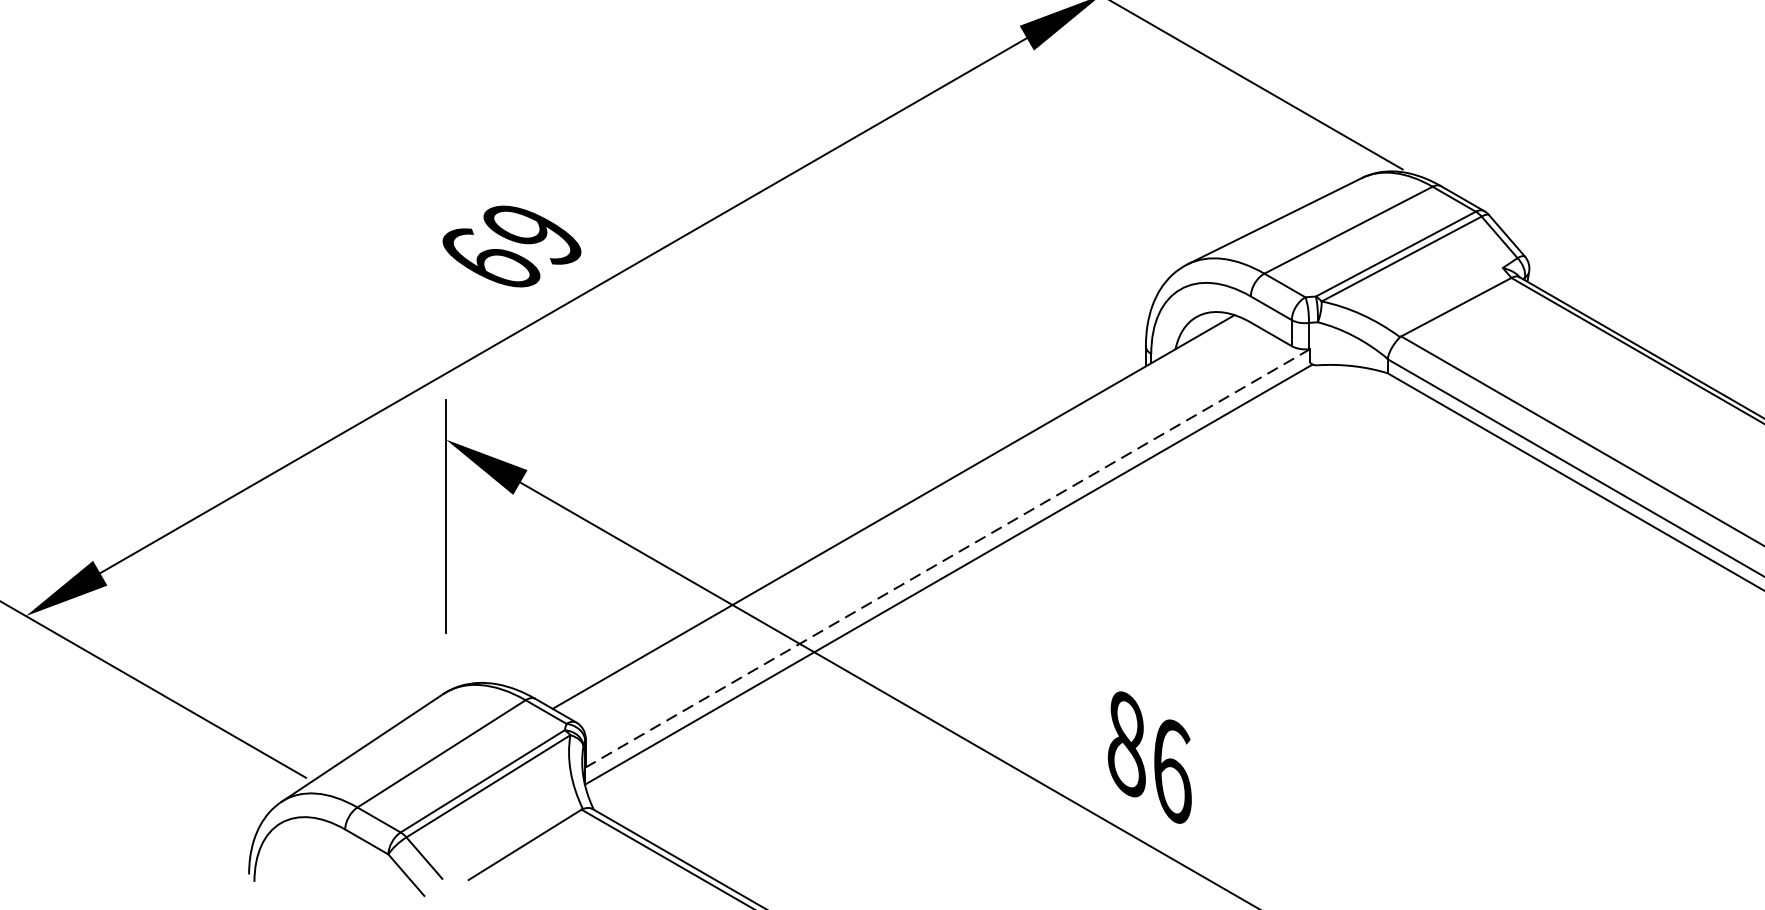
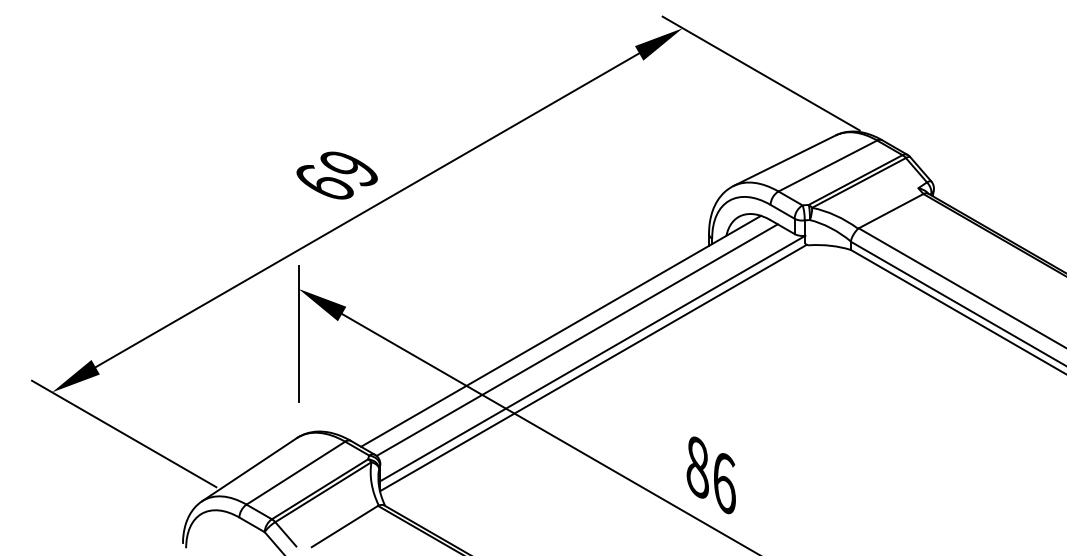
line: (919, 525) -> (576, 339), added
line: (947, 558) -> (592, 358), dashed -> solid

